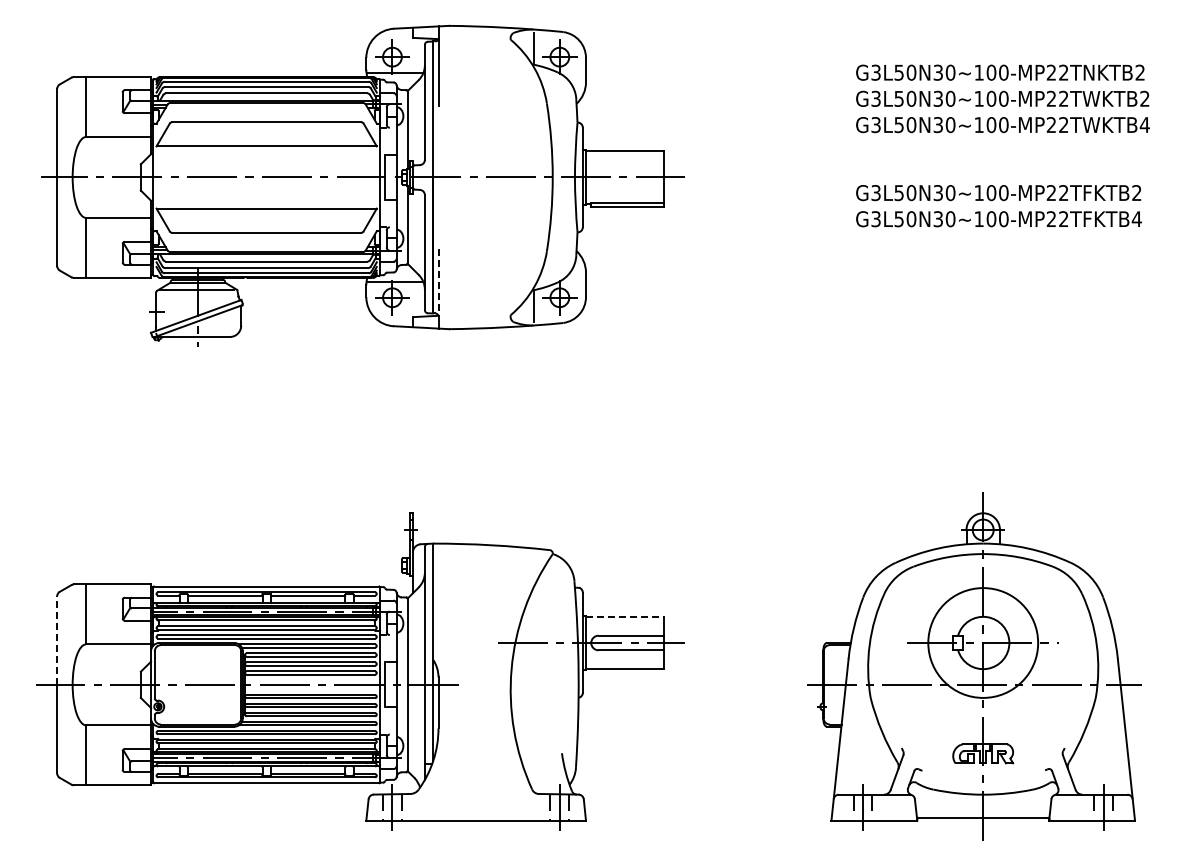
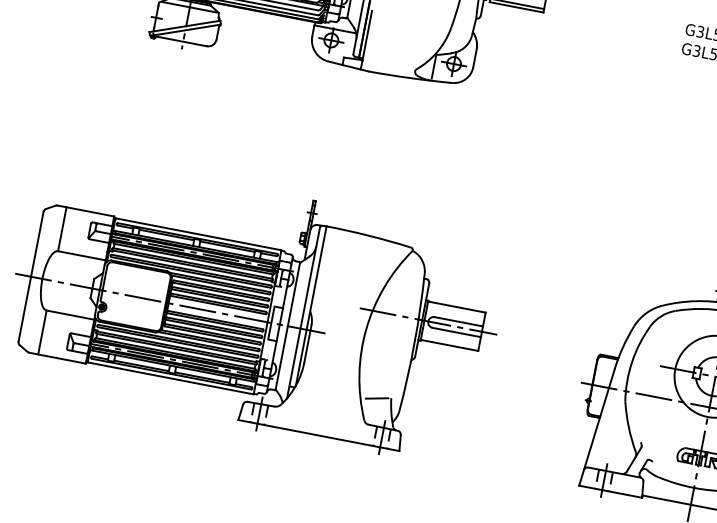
line: (438, 282) -> (367, 35), dashed -> solid
line: (625, 616) -> (457, 306), dashed -> solid
line: (57, 640) -> (37, 244), dashed -> solid
line: (543, 757) -> (377, 398), added

